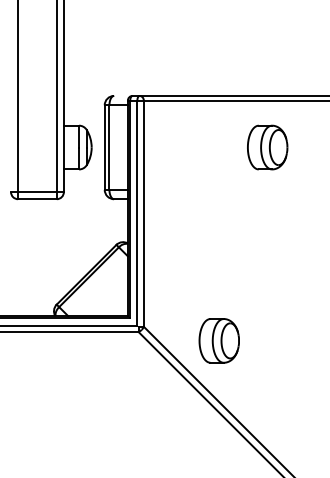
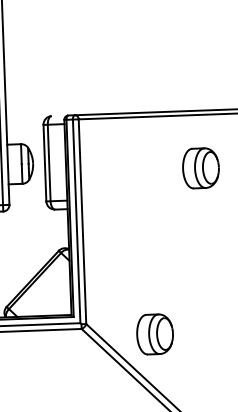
part: (267, 147) -> (200, 168), moved

